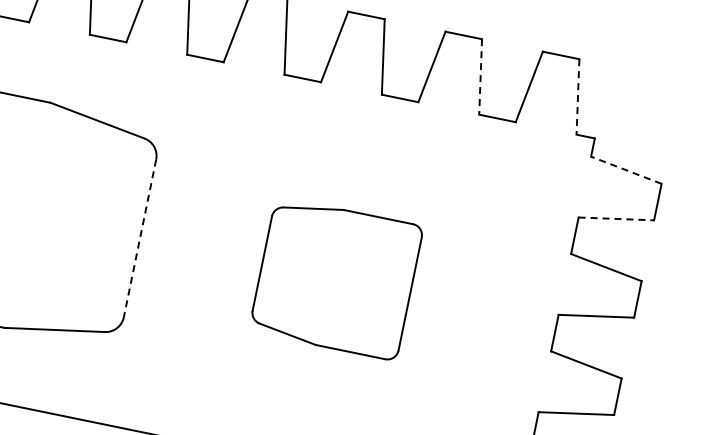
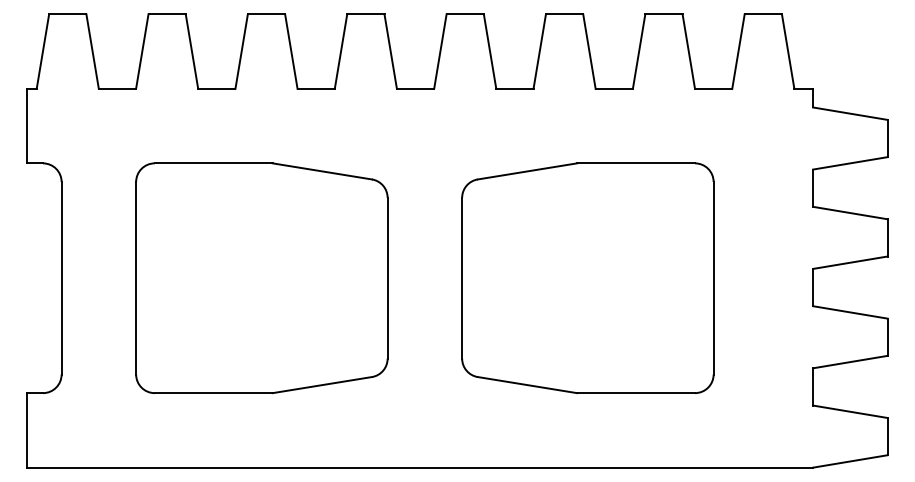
line: (480, 76) -> (688, 51), dashed -> solid
line: (578, 96) -> (788, 51), dashed -> solid
line: (626, 170) -> (850, 113), dashed -> solid
line: (616, 219) -> (850, 163), dashed -> solid
line: (139, 238) -> (387, 278), dashed -> solid
part: (335, 278) -> (587, 278), size x1.67

